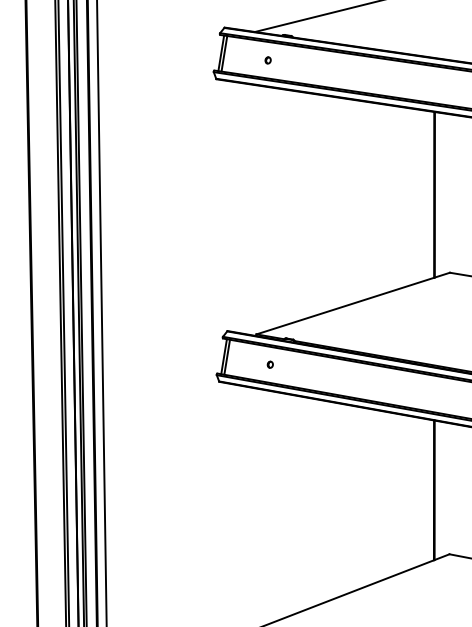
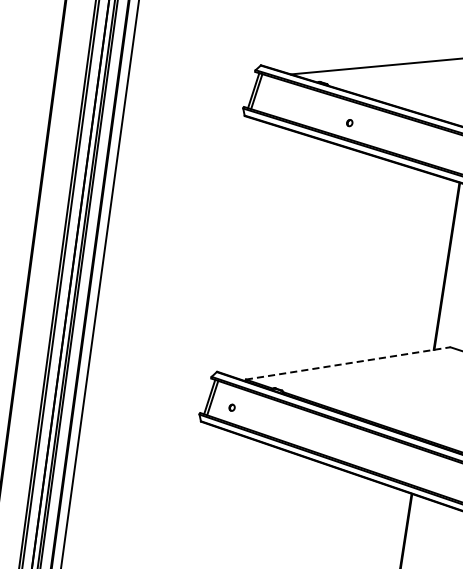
part: (267, 60) -> (349, 123), moved
line: (353, 303) -> (348, 363), solid -> dashed
part: (269, 364) -> (231, 407), moved

